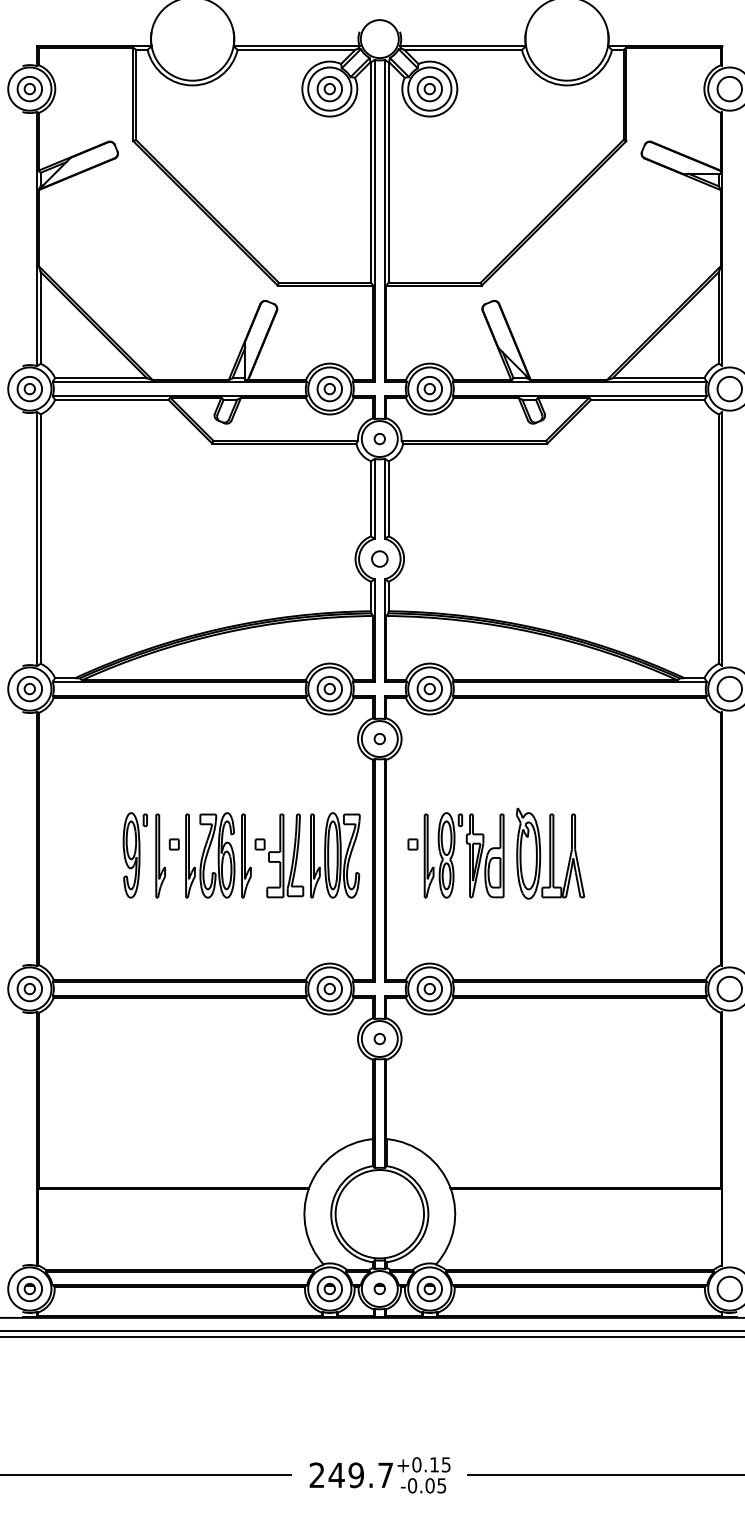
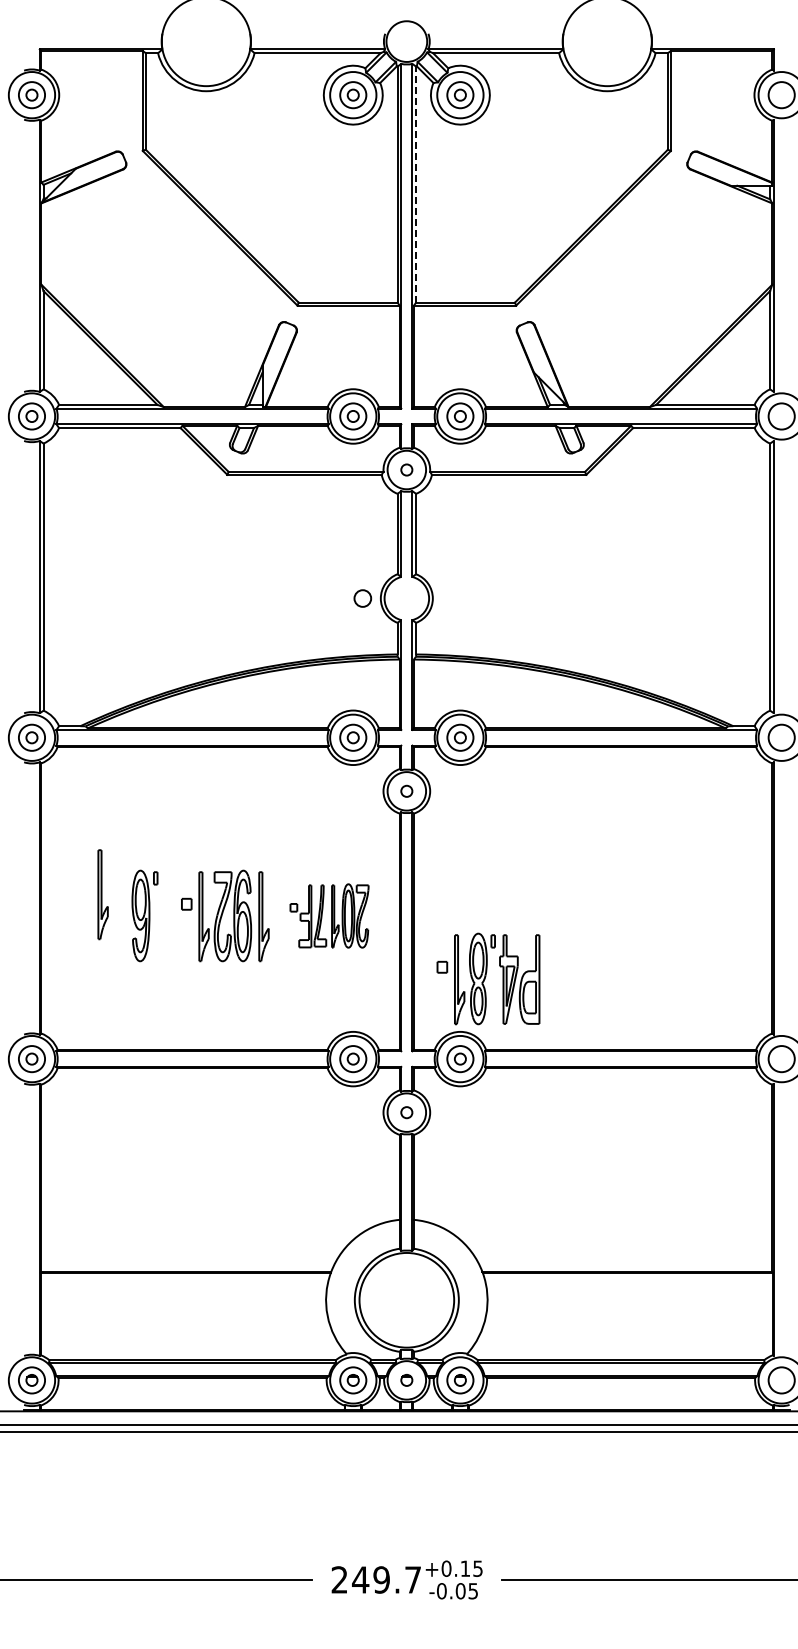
line: (388, 172) -> (416, 184), solid -> dashed
circle: (379, 559) -> (362, 598), moved
part: (307, 854) -> (329, 915), size x0.7
part: (456, 854) -> (488, 978), moved
part: (550, 854) -> (589, 914), removed
part: (160, 855) -> (102, 894), moved

